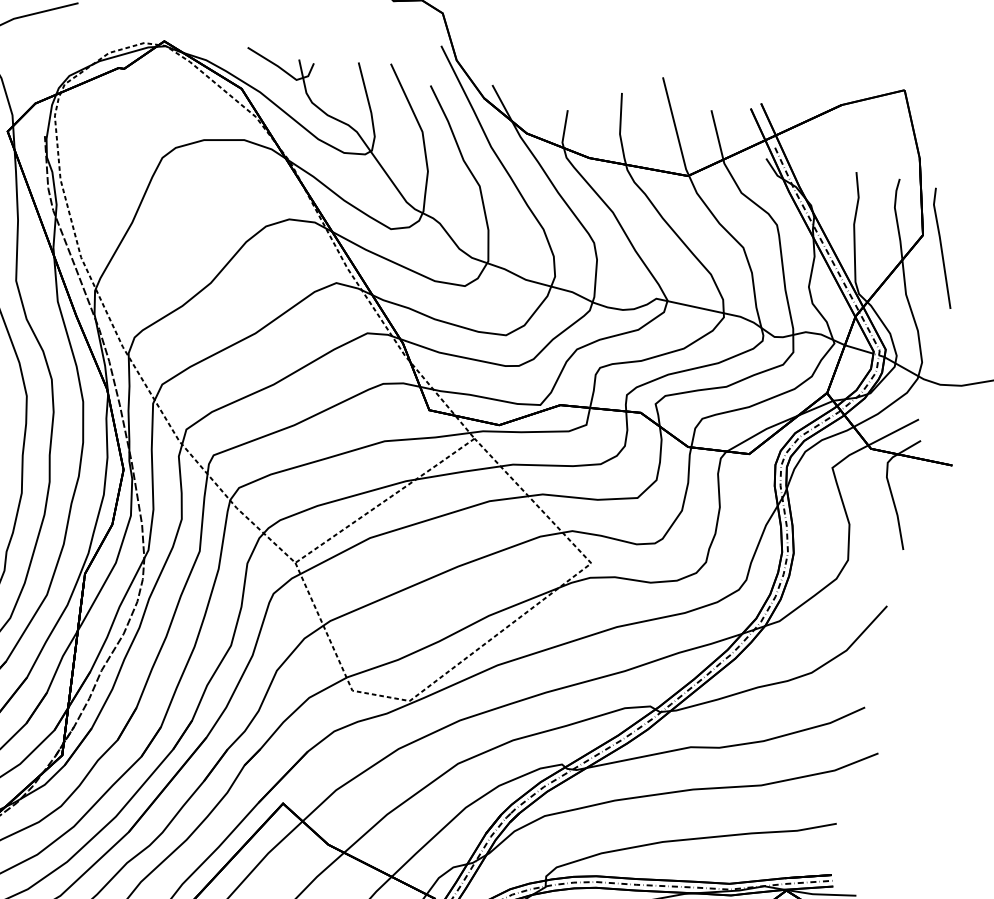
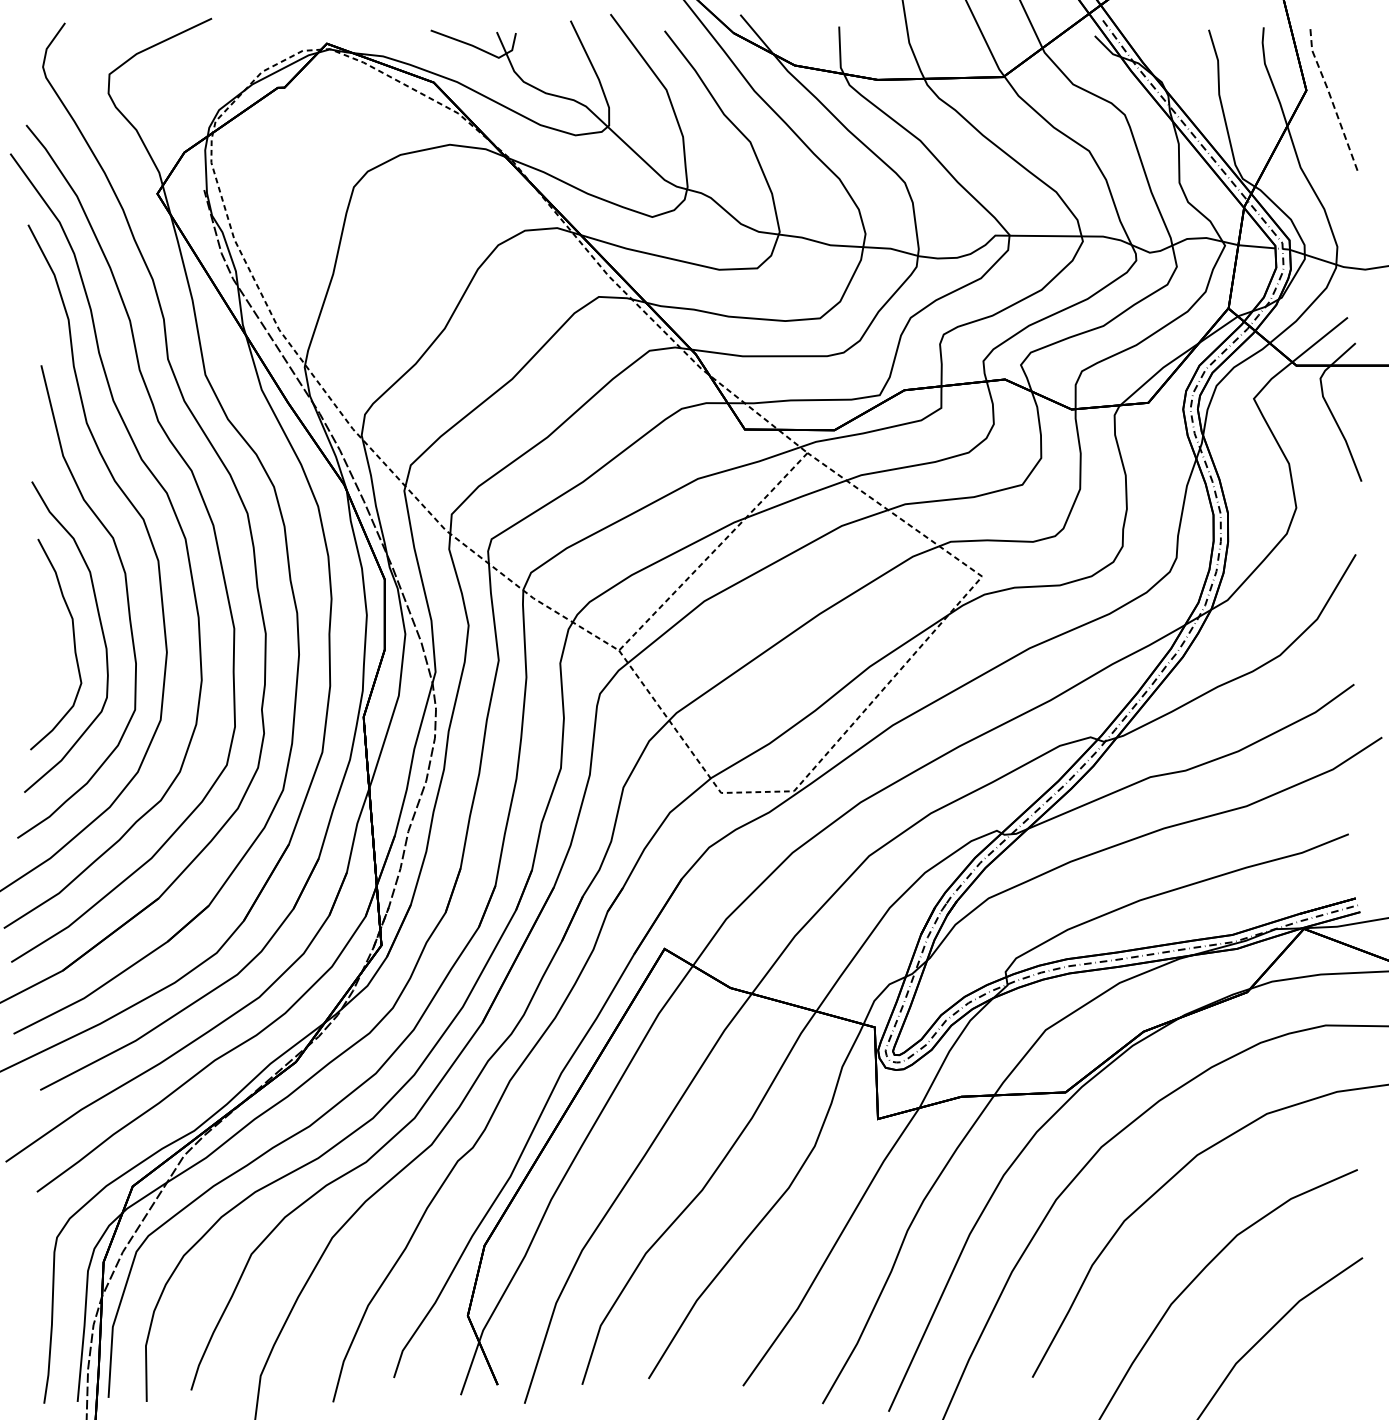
line: (941, 247) -> (1332, 101), solid -> dashed

